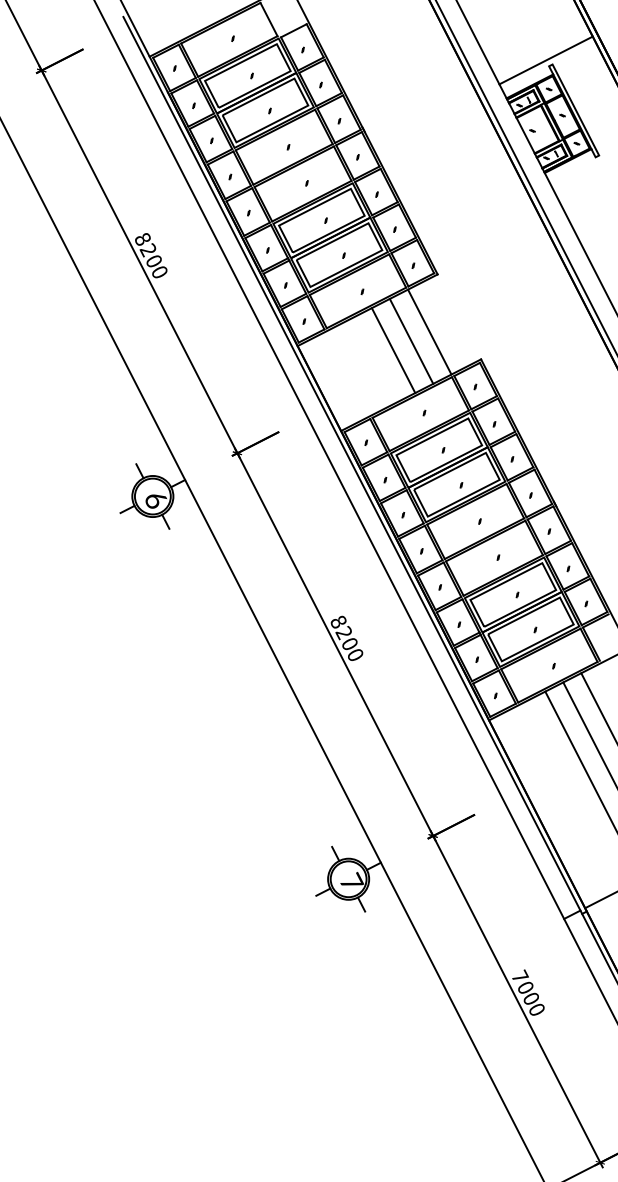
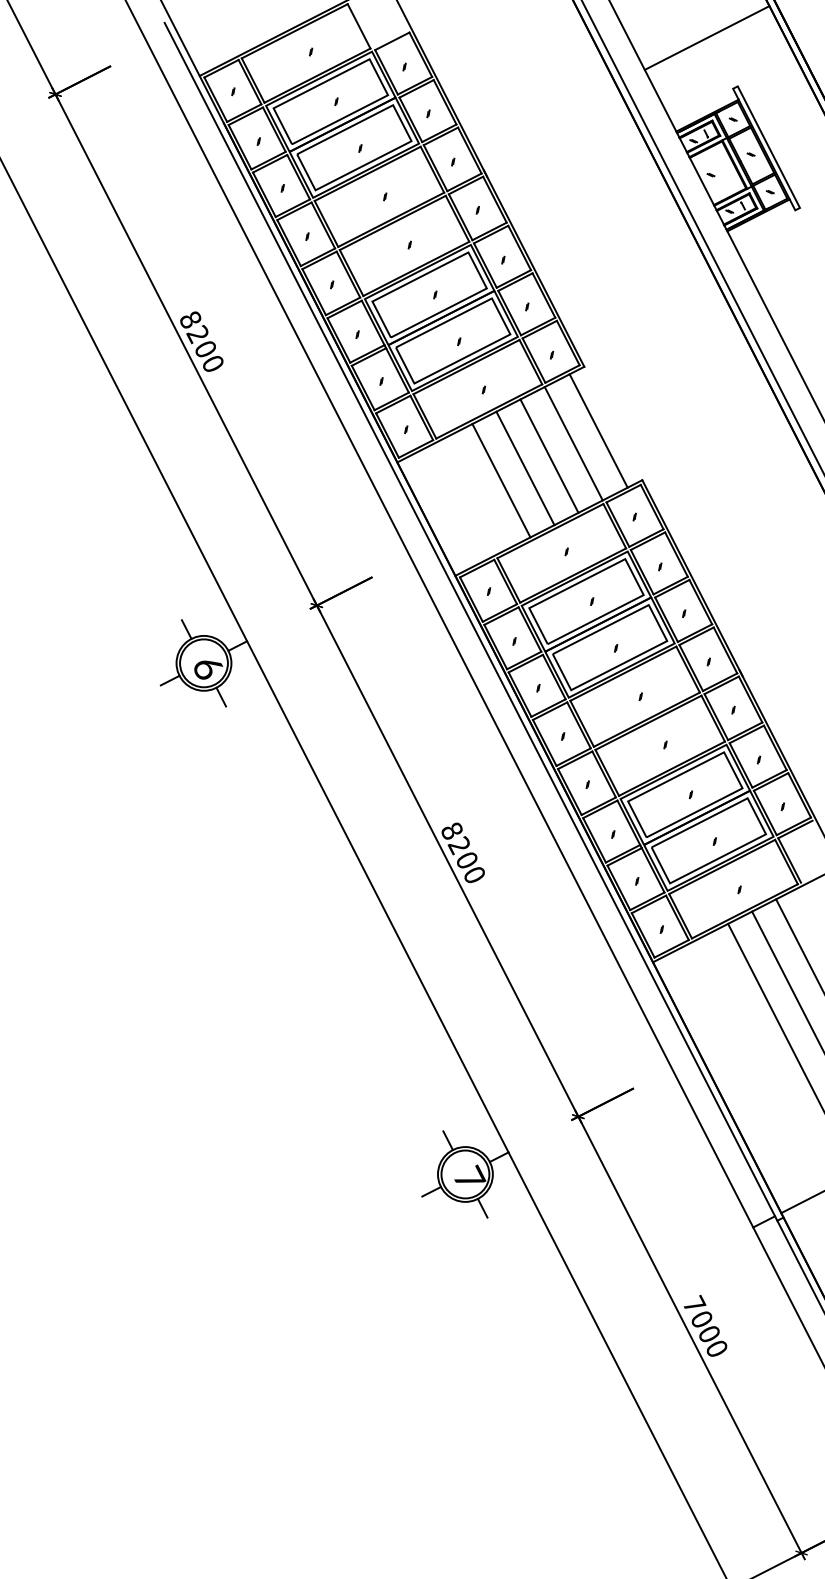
line: (545, 60) -> (706, 37), moved
line: (448, 322) -> (598, 430), added
line: (375, 359) -> (501, 480), added

